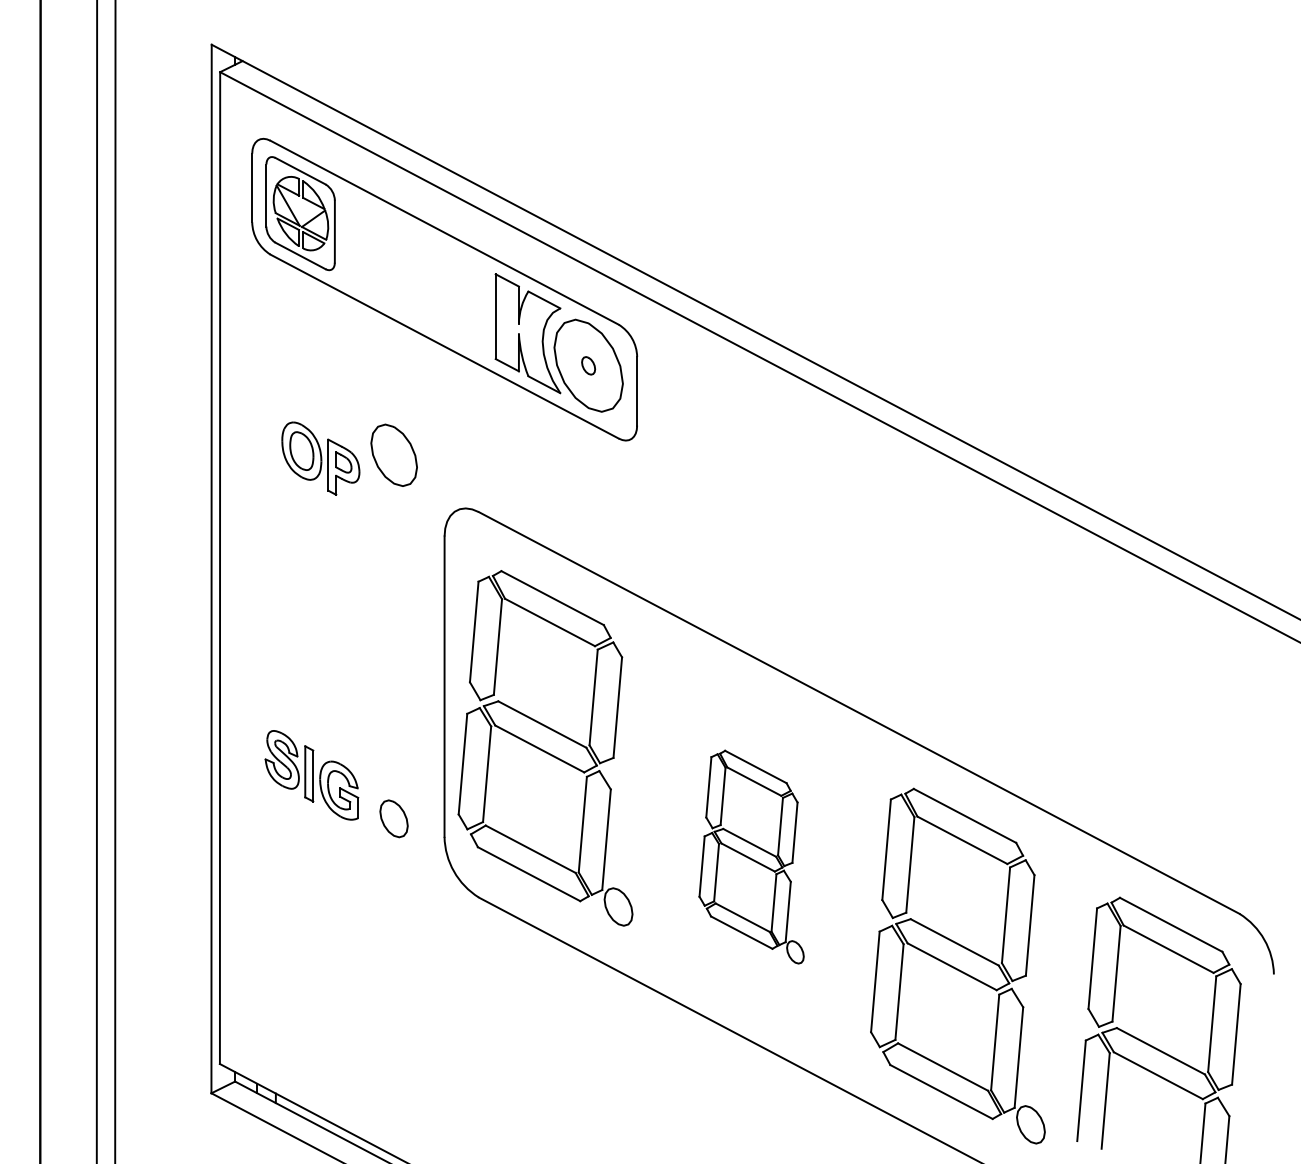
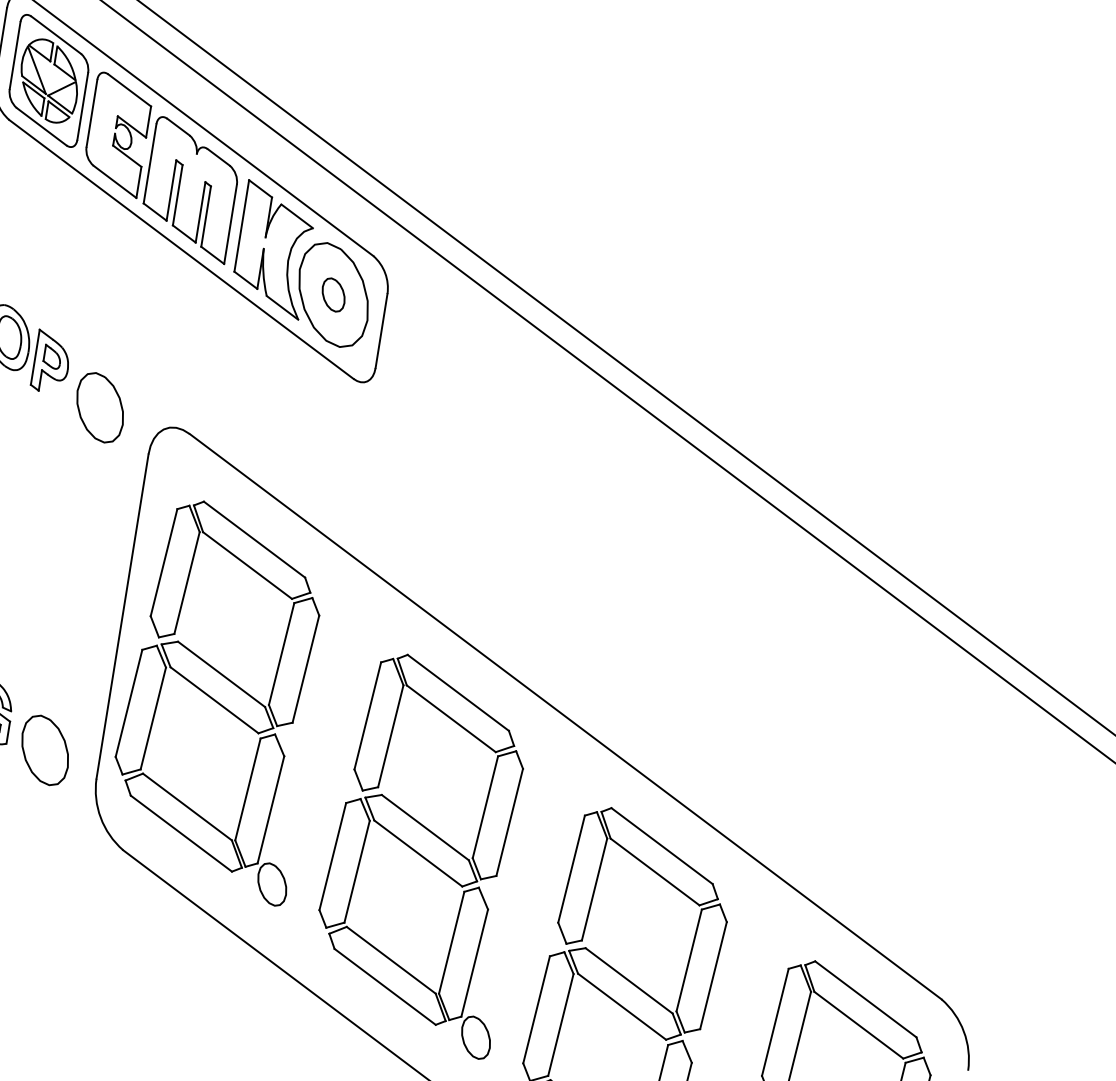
part: (414, 275) -> (161, 167), added
part: (588, 365) -> (333, 294), size x1.67
part: (393, 454) -> (99, 406), moved
part: (393, 818) -> (44, 750), size x1.67
part: (751, 856) -> (424, 853), size x1.67

